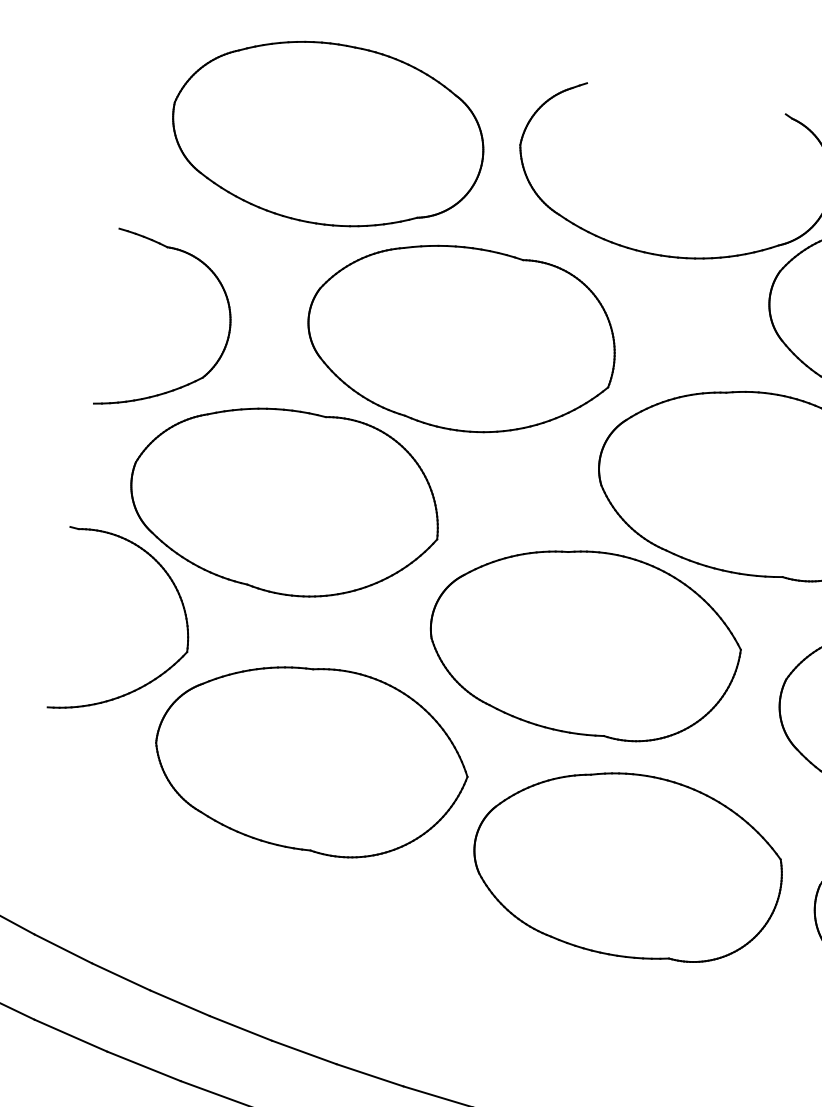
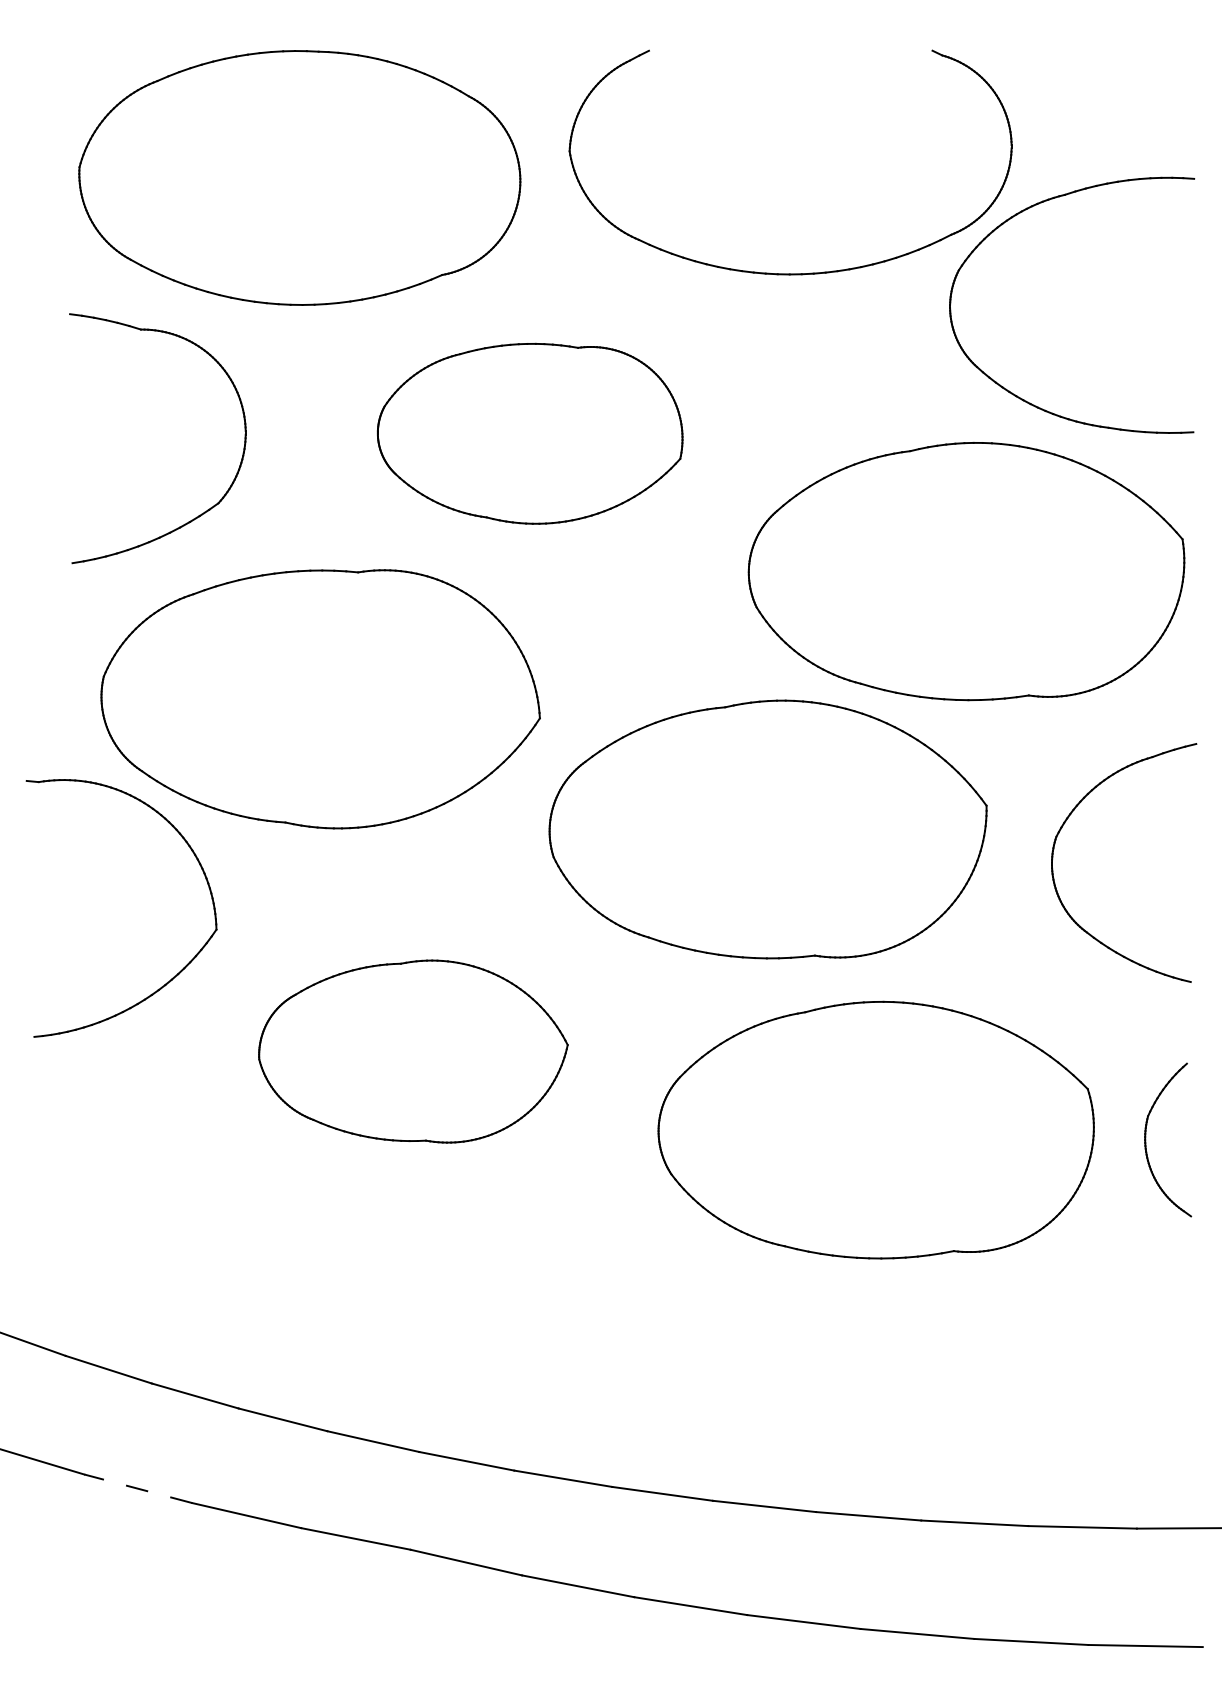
part: (461, 338) -> (529, 433), size x0.7
part: (218, 358) -> (236, 472), moved
part: (311, 759) -> (413, 1051), size x0.7
line: (71, 1035) -> (138, 1488), solid -> dashed

